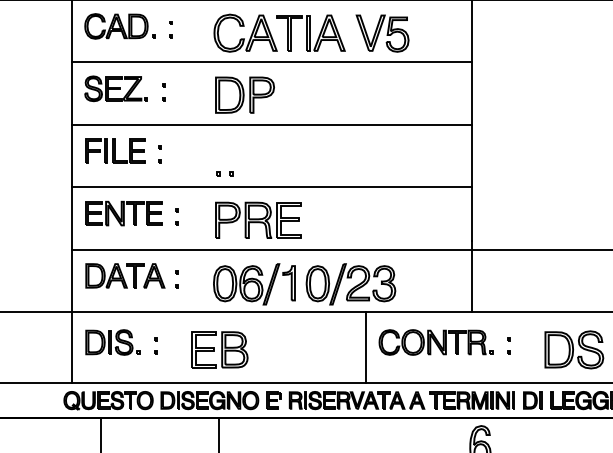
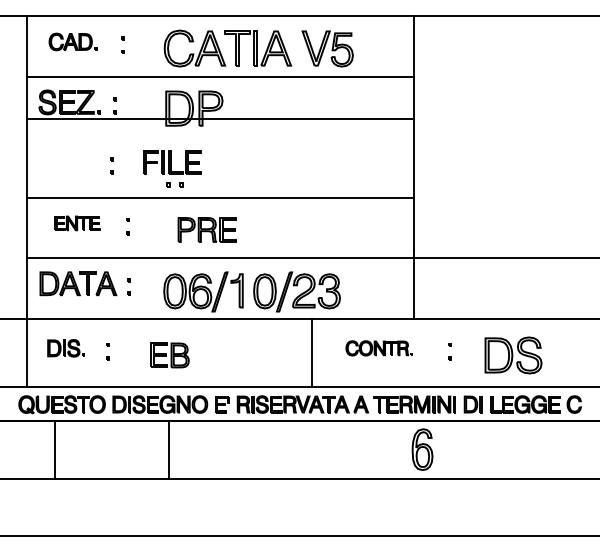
part: (119, 25) -> (72, 41), size x0.7
line: (271, 124) -> (220, 119), moved
part: (116, 150) -> (172, 162), moved
part: (124, 213) -> (77, 223), size x0.6
part: (258, 219) -> (207, 229), size x0.7
part: (112, 342) -> (65, 348), size x0.7
part: (435, 342) -> (378, 348), size x0.6
part: (219, 349) -> (169, 355), size x0.7

